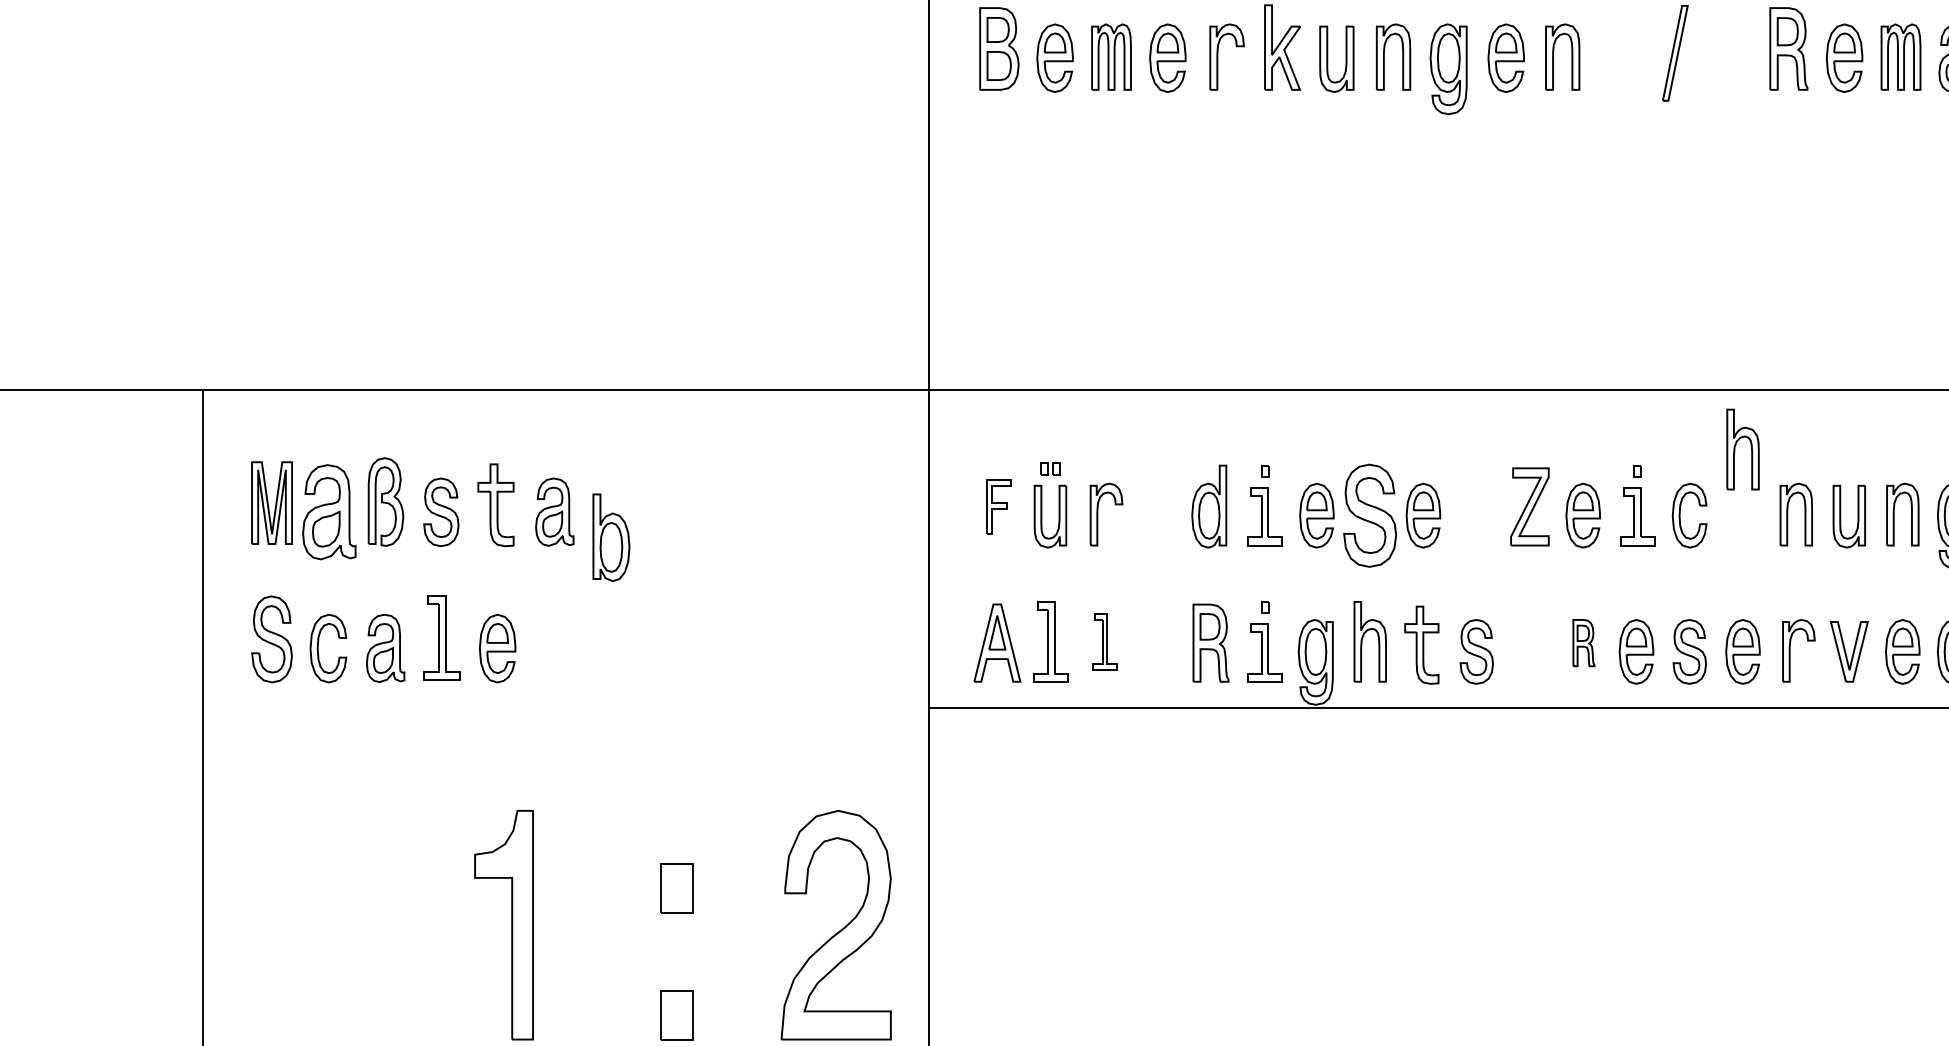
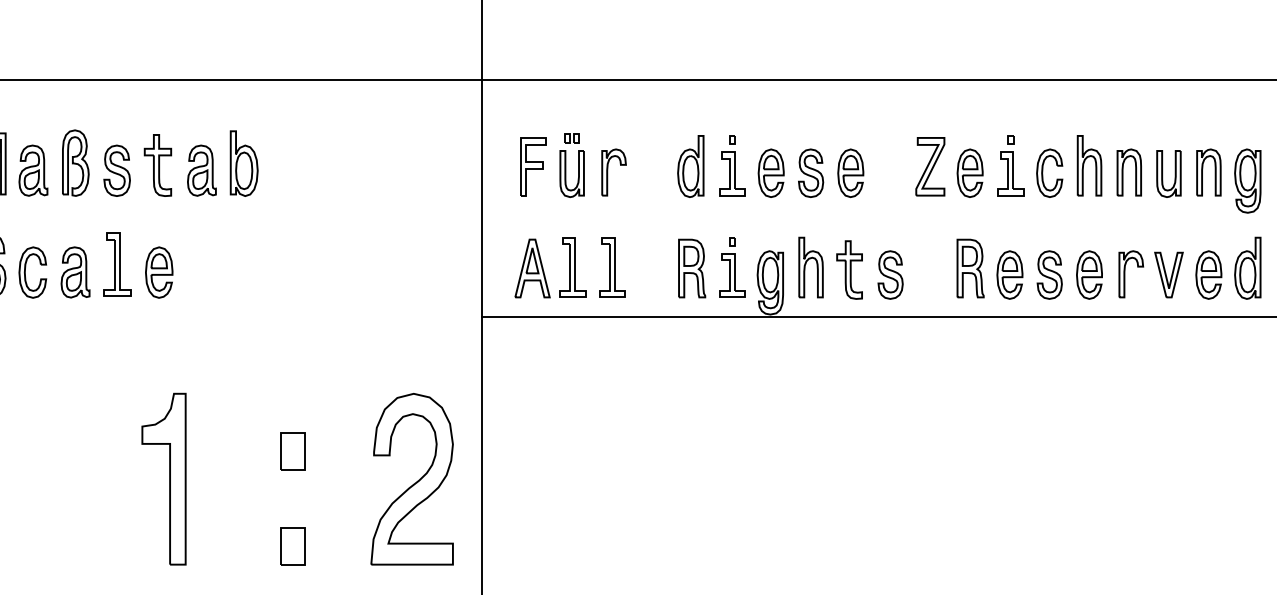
part: (1735, 449) -> (1083, 165), moved
part: (998, 506) -> (533, 166), size x1.43
part: (328, 511) -> (32, 170), size x0.71
part: (1370, 515) -> (811, 173), size x0.62
part: (611, 537) -> (244, 163), moved
part: (1104, 641) -> (612, 267), size x1.43
part: (1583, 642) -> (970, 268), size x1.67

